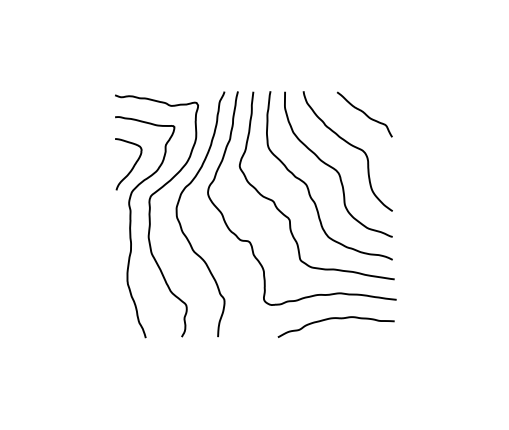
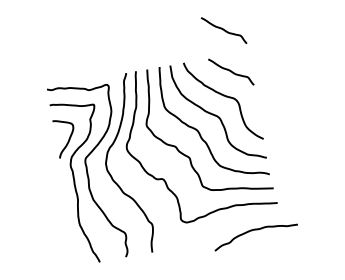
curve: (364, 57) -> (223, 30), added
curve: (333, 319) -> (253, 230), moved

